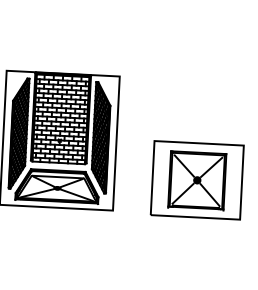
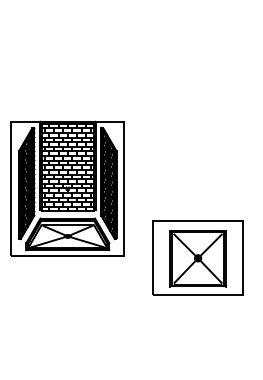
part: (196, 179) -> (197, 257), moved

